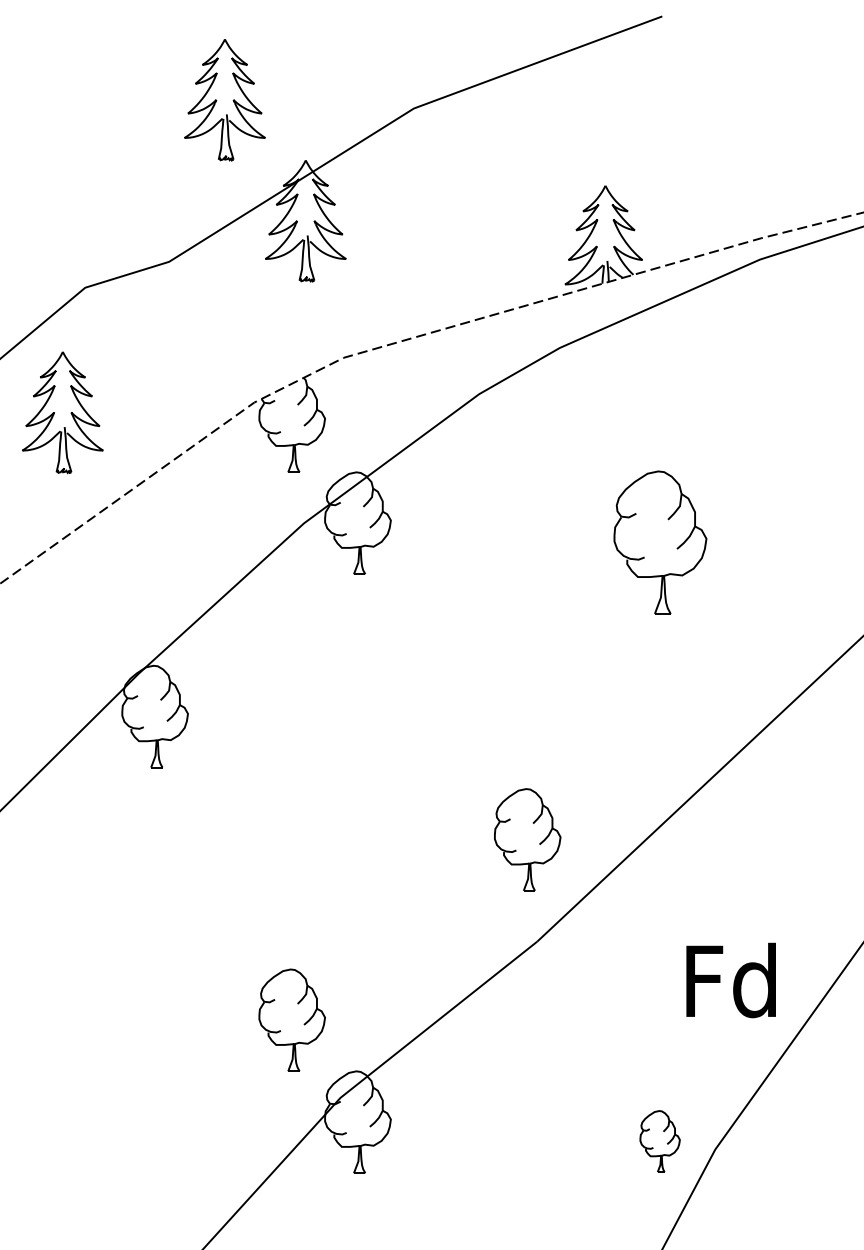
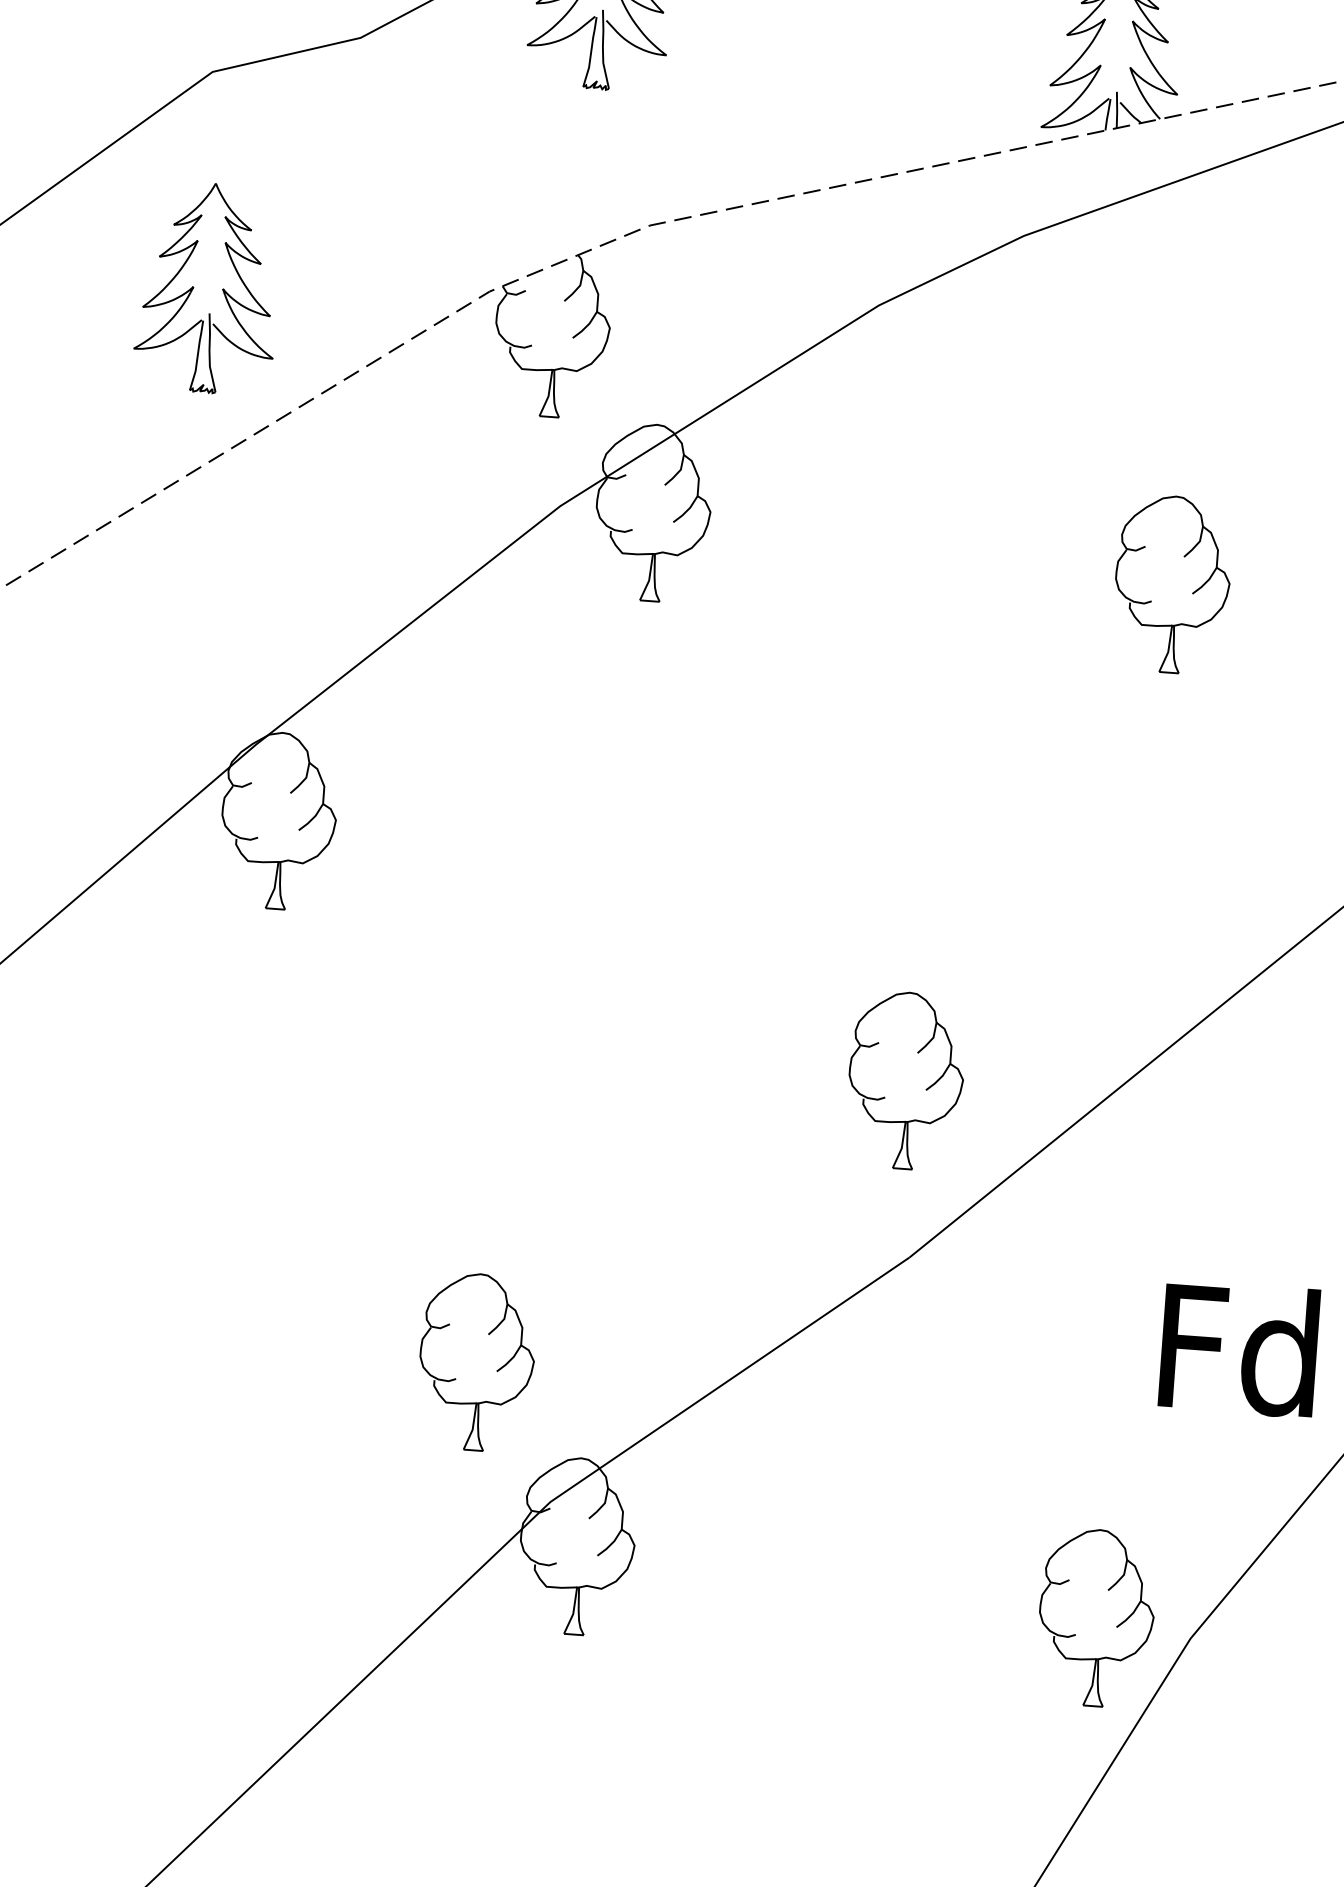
part: (62, 412) -> (207, 287), moved
part: (659, 542) -> (1171, 584), size x0.71
part: (659, 1141) -> (1095, 1617), size x1.67

